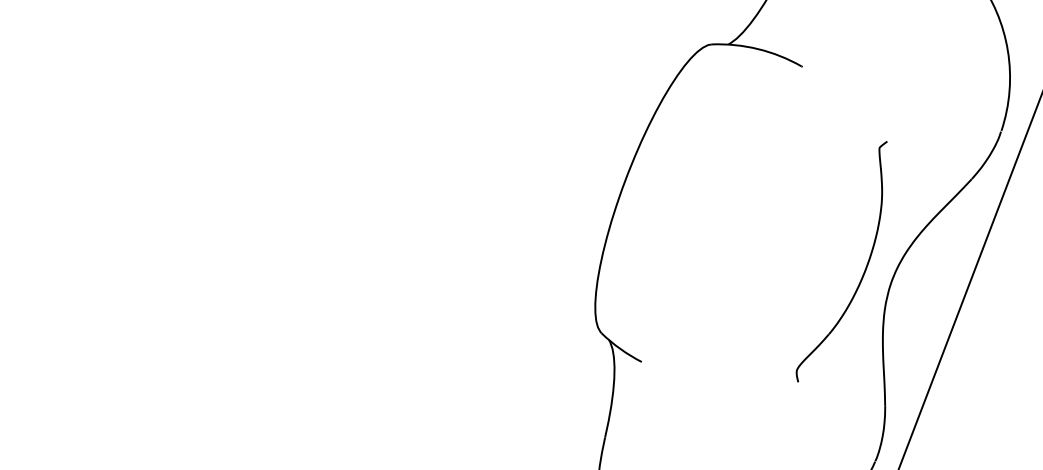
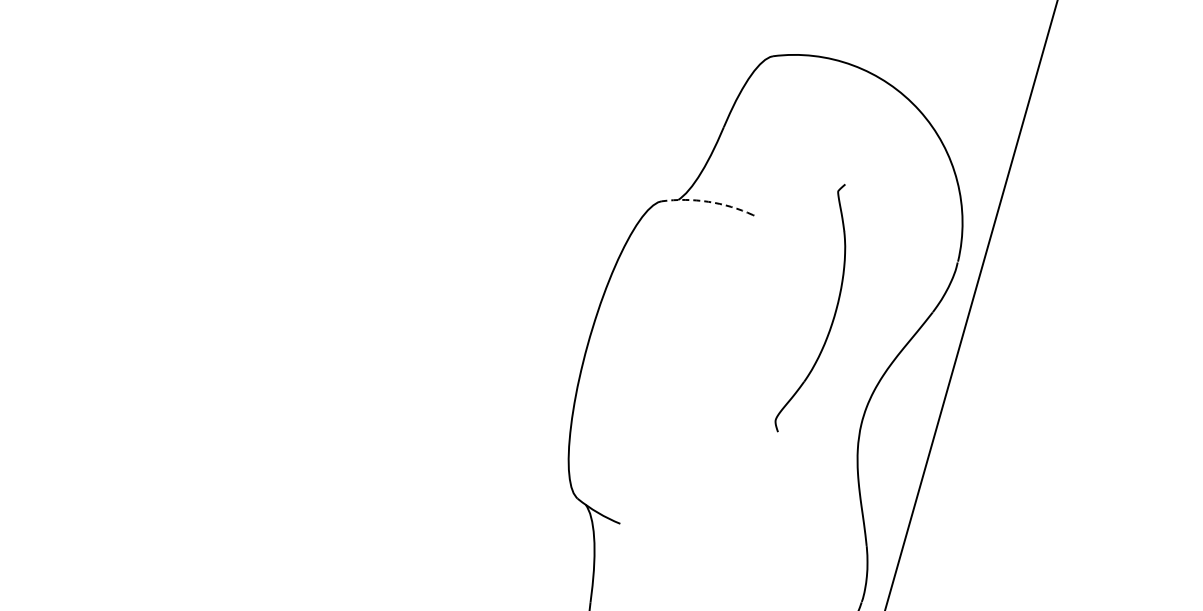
arc: (758, 48) -> (708, 201), solid -> dashed
part: (863, 271) -> (833, 315), moved

